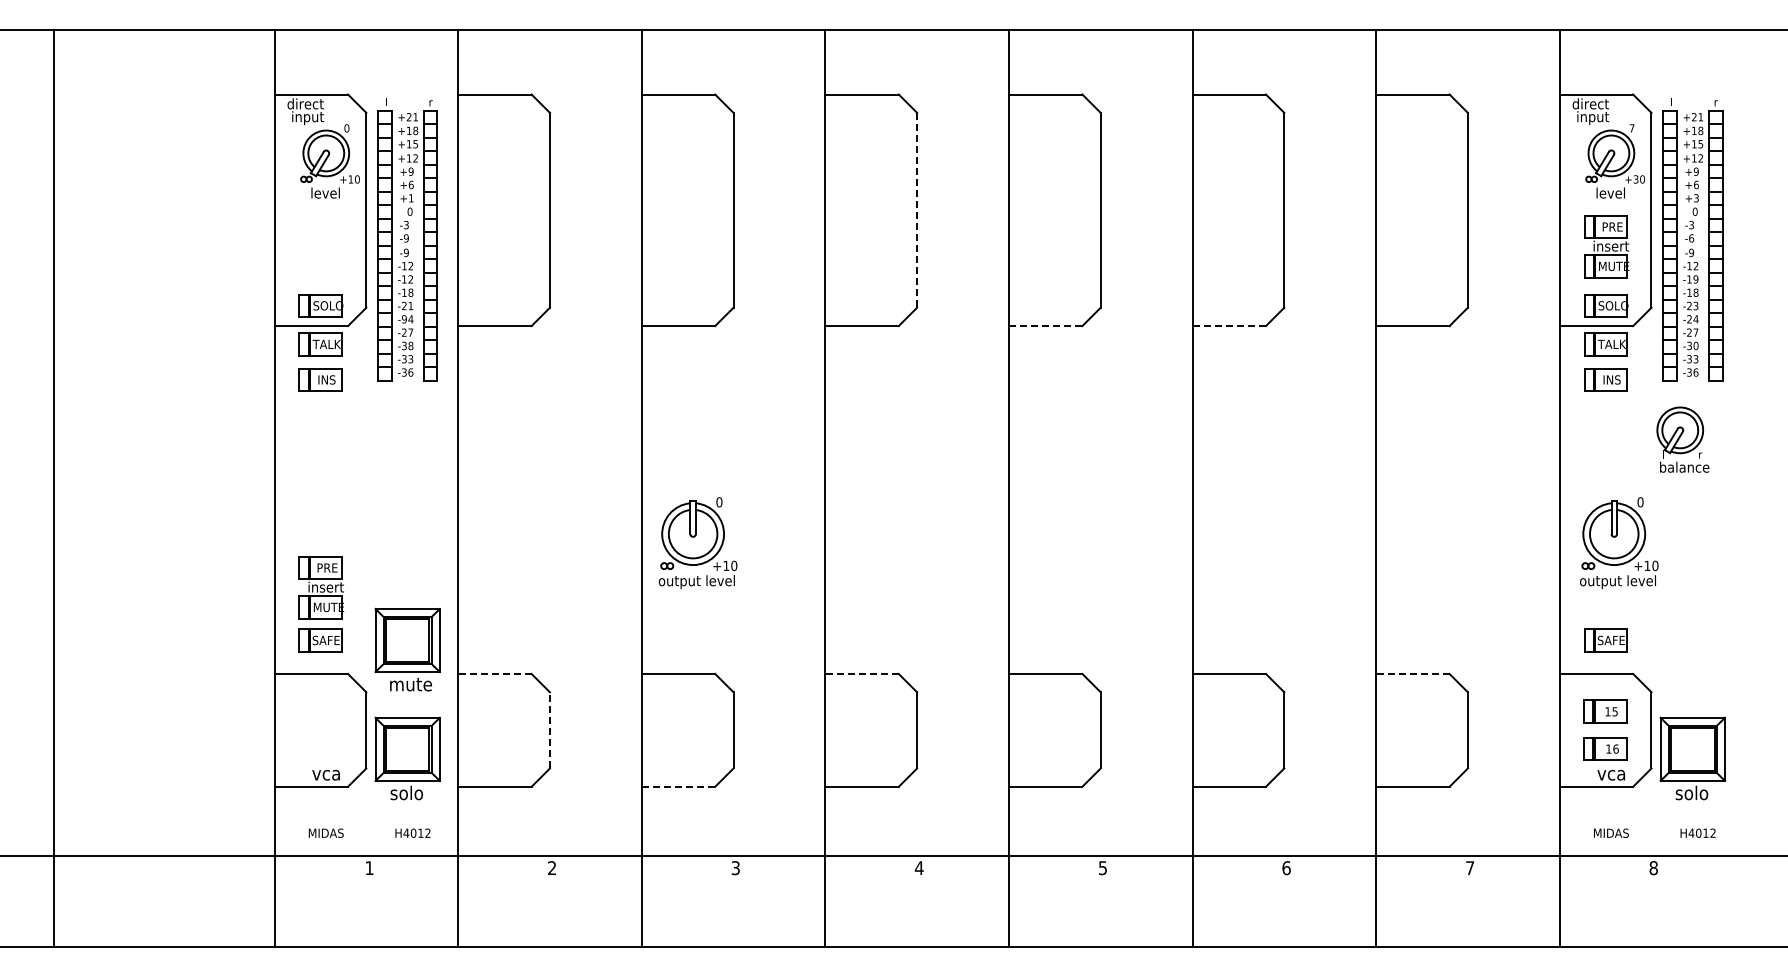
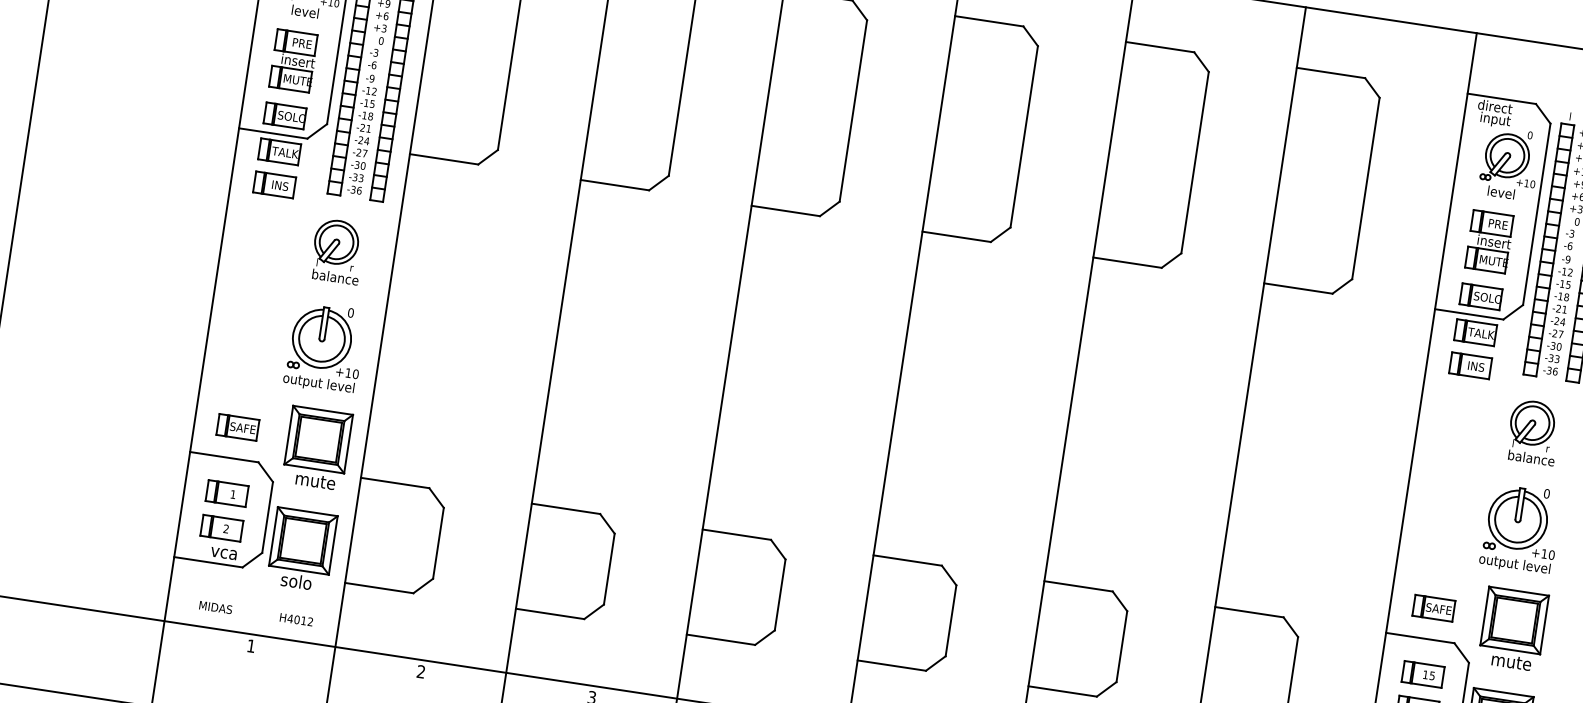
text: (1631, 128) -> (1529, 135), 7 -> 0
text: (1635, 179) -> (1526, 183), +30 -> +10
text: (410, 198) -> (383, 28), +1 -> +3
line: (917, 210) -> (853, 111), dashed -> solid
text: (406, 238) -> (374, 65), -9 -> -6
text: (410, 279) -> (372, 104), -12 -> -15
text: (1695, 279) -> (1568, 284), -19 -> -15
text: (1695, 305) -> (1564, 309), -23 -> -21
text: (404, 319) -> (360, 140), -94 -> -24
line: (1045, 326) -> (956, 237), dashed -> solid
line: (1229, 326) -> (1127, 263), dashed -> solid
text: (410, 345) -> (362, 165), -38 -> -30
part: (397, 439) -> (337, 251), added
part: (697, 543) -> (324, 348), moved
part: (1619, 543) -> (1521, 529), moved
part: (321, 587) -> (293, 60), moved
part: (1692, 649) -> (1513, 628), added
line: (494, 673) -> (394, 482), dashed -> solid
line: (862, 673) -> (737, 534), dashed -> solid
line: (1412, 673) -> (1249, 611), dashed -> solid
part: (320, 711) -> (227, 493), added
line: (549, 729) -> (438, 542), dashed -> solid
part: (320, 748) -> (222, 527), added
line: (678, 786) -> (550, 613), dashed -> solid

